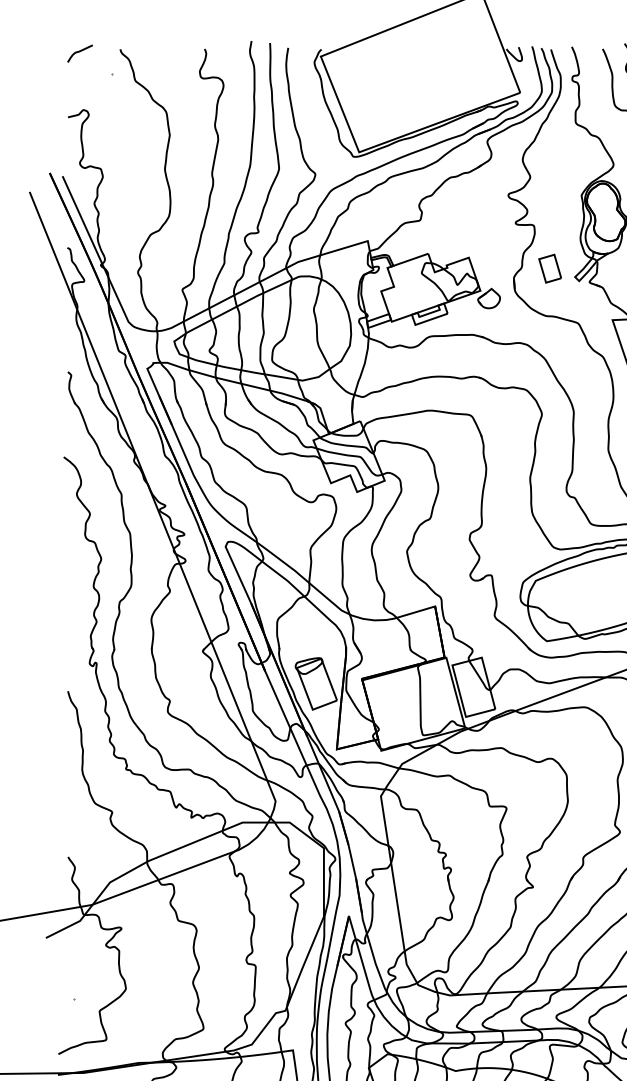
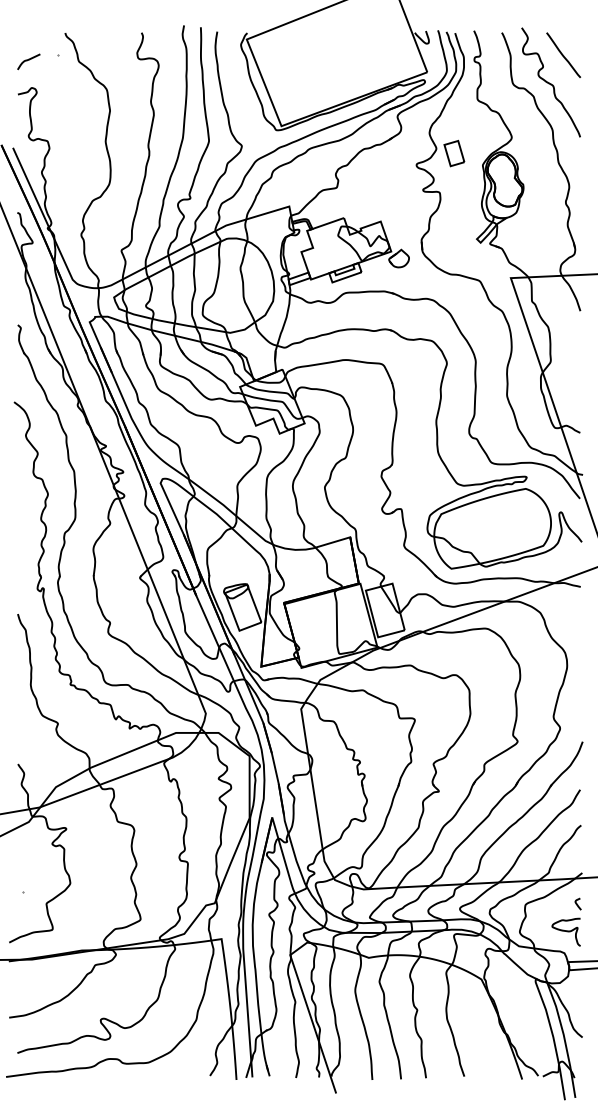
curve: (79, 52) -> (28, 60), moved
part: (550, 268) -> (454, 153), moved

